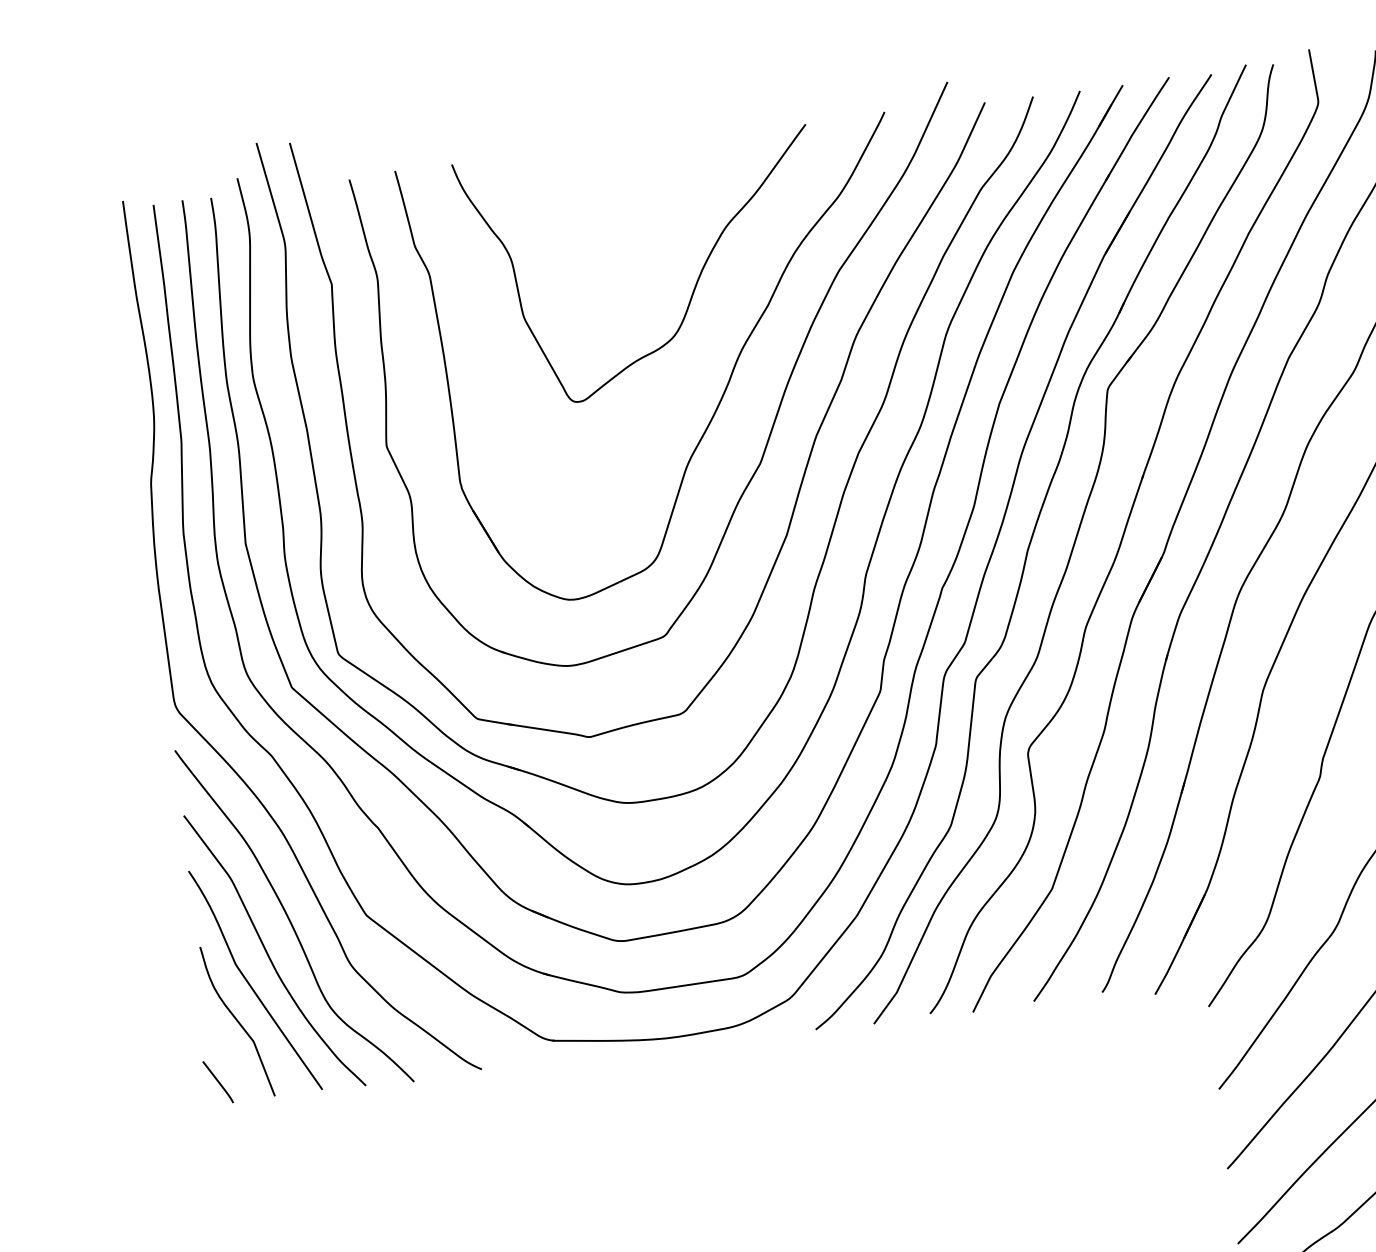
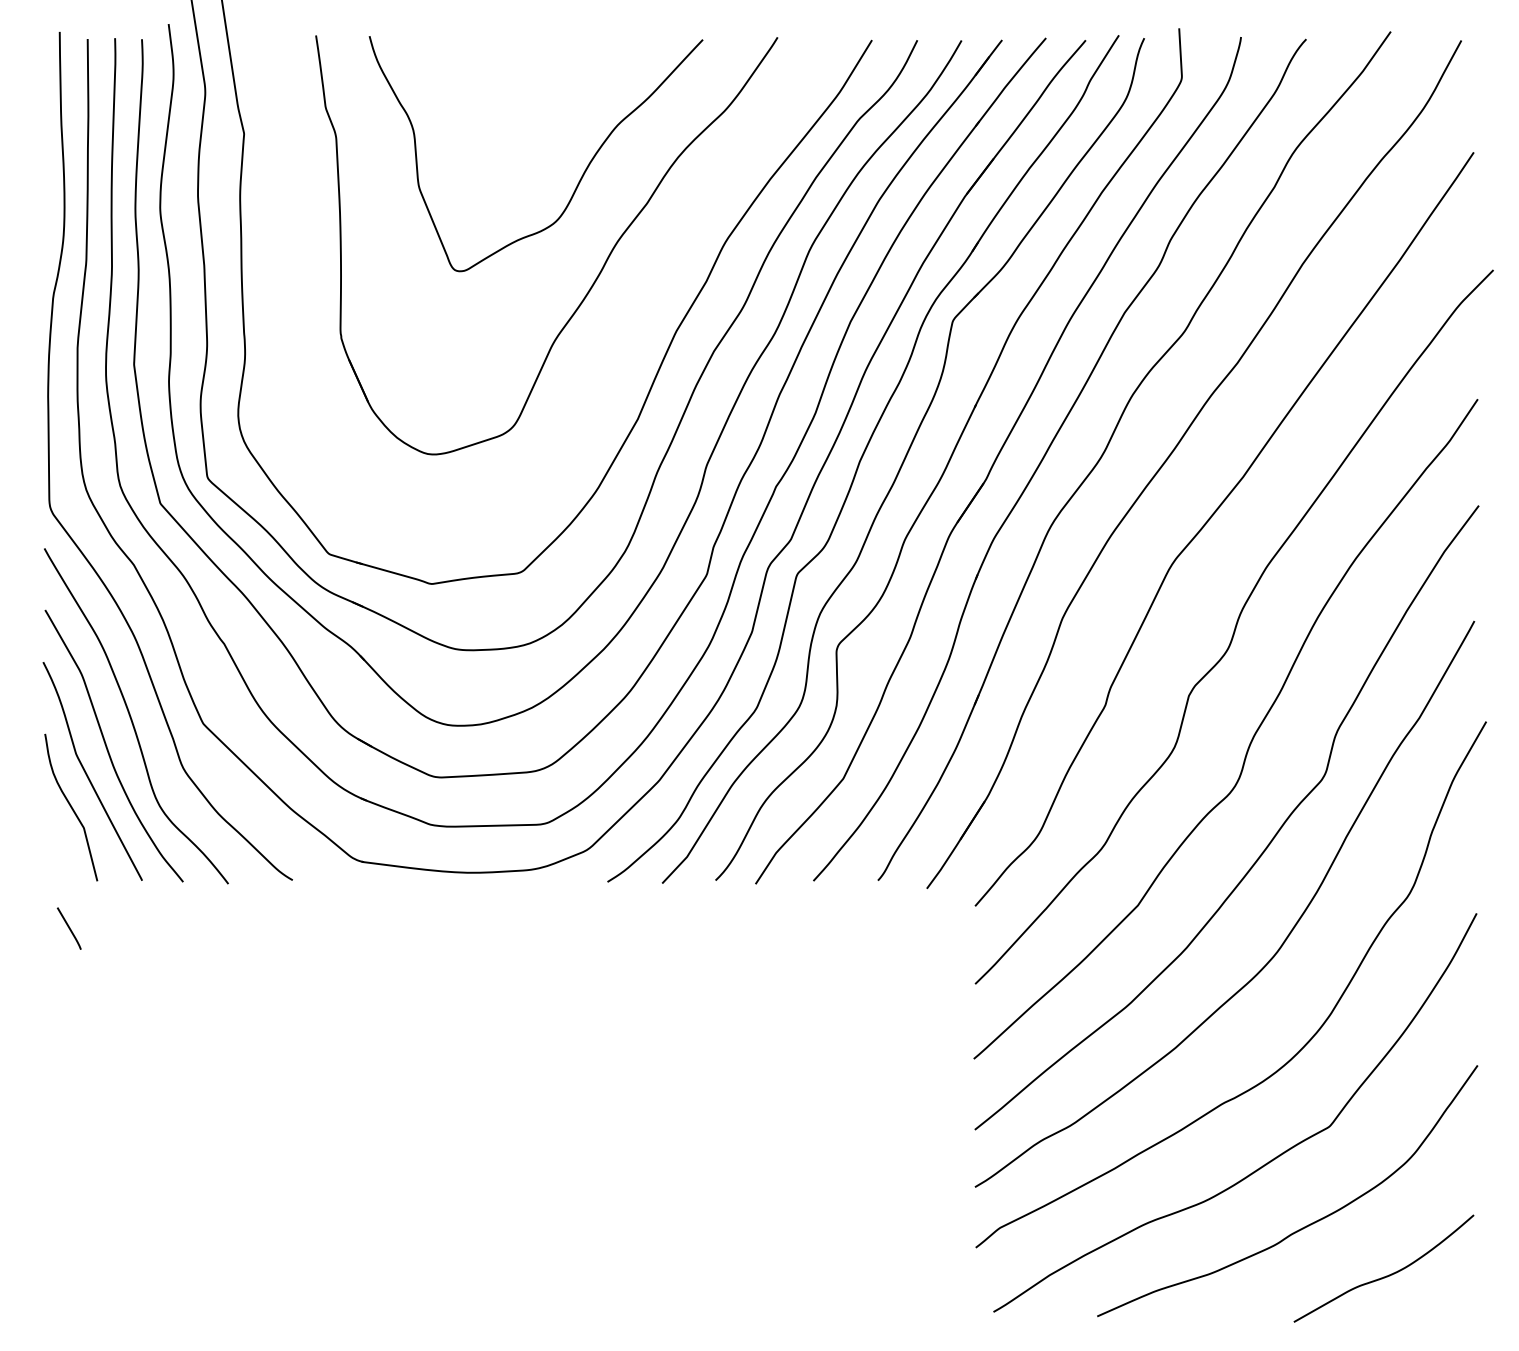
part: (777, 409) -> (643, 301), removed
line: (217, 1082) -> (68, 928), moved

